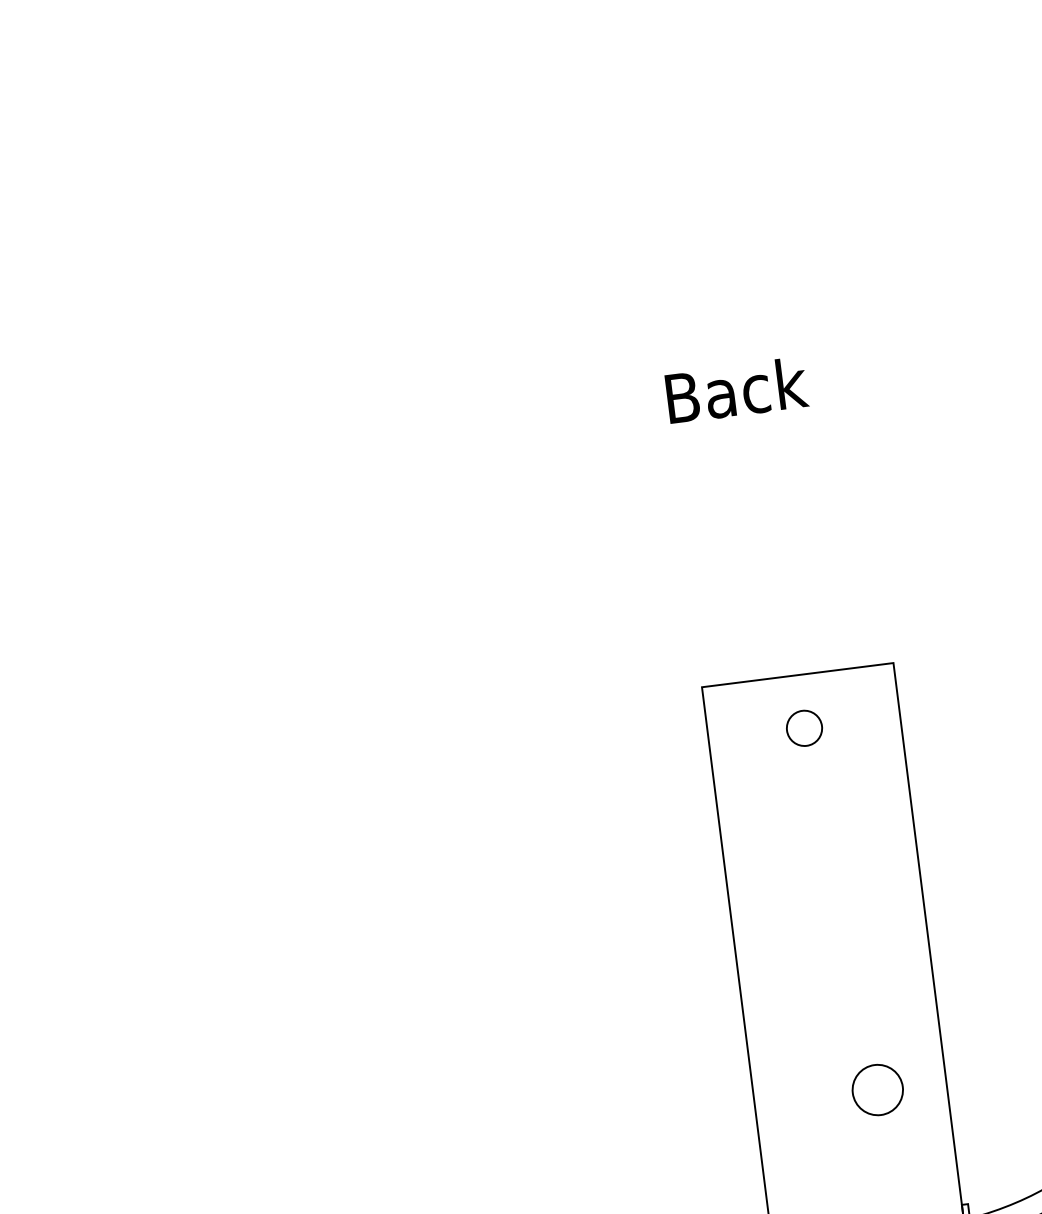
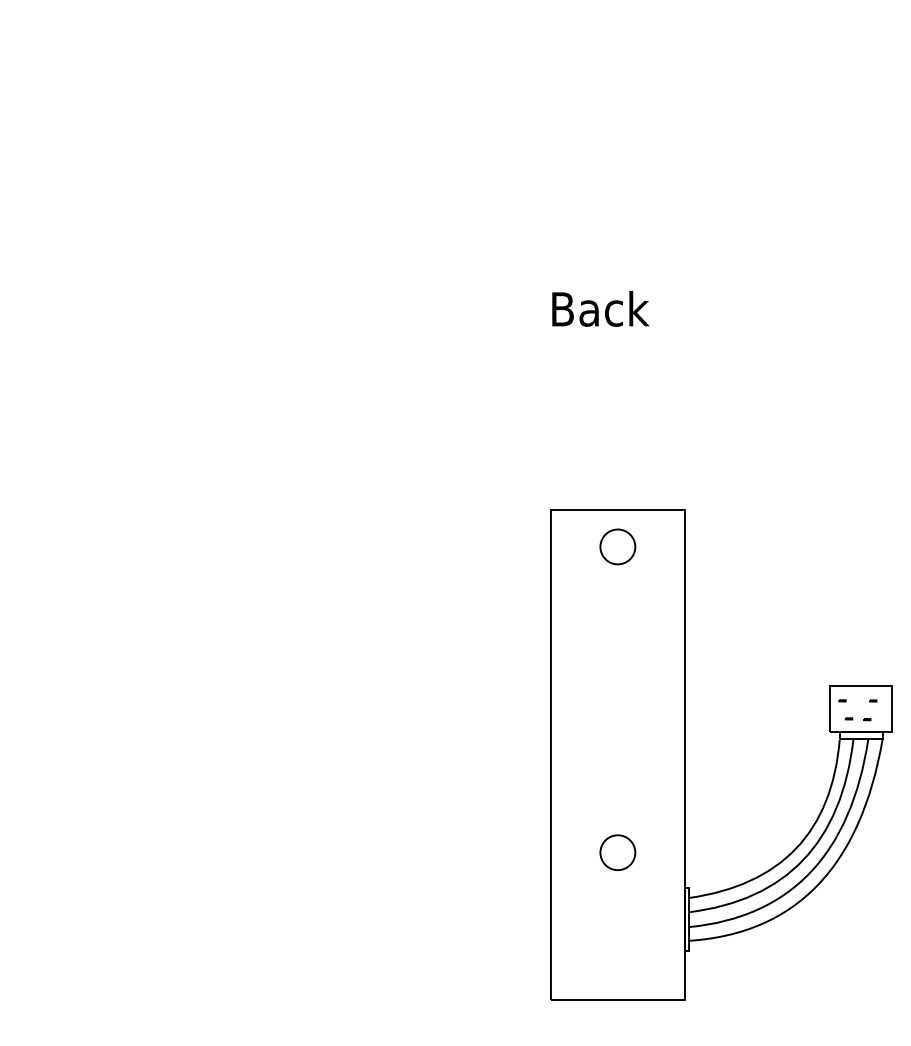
part: (803, 727) -> (617, 546), size x1.43
part: (877, 1089) -> (617, 852), moved

